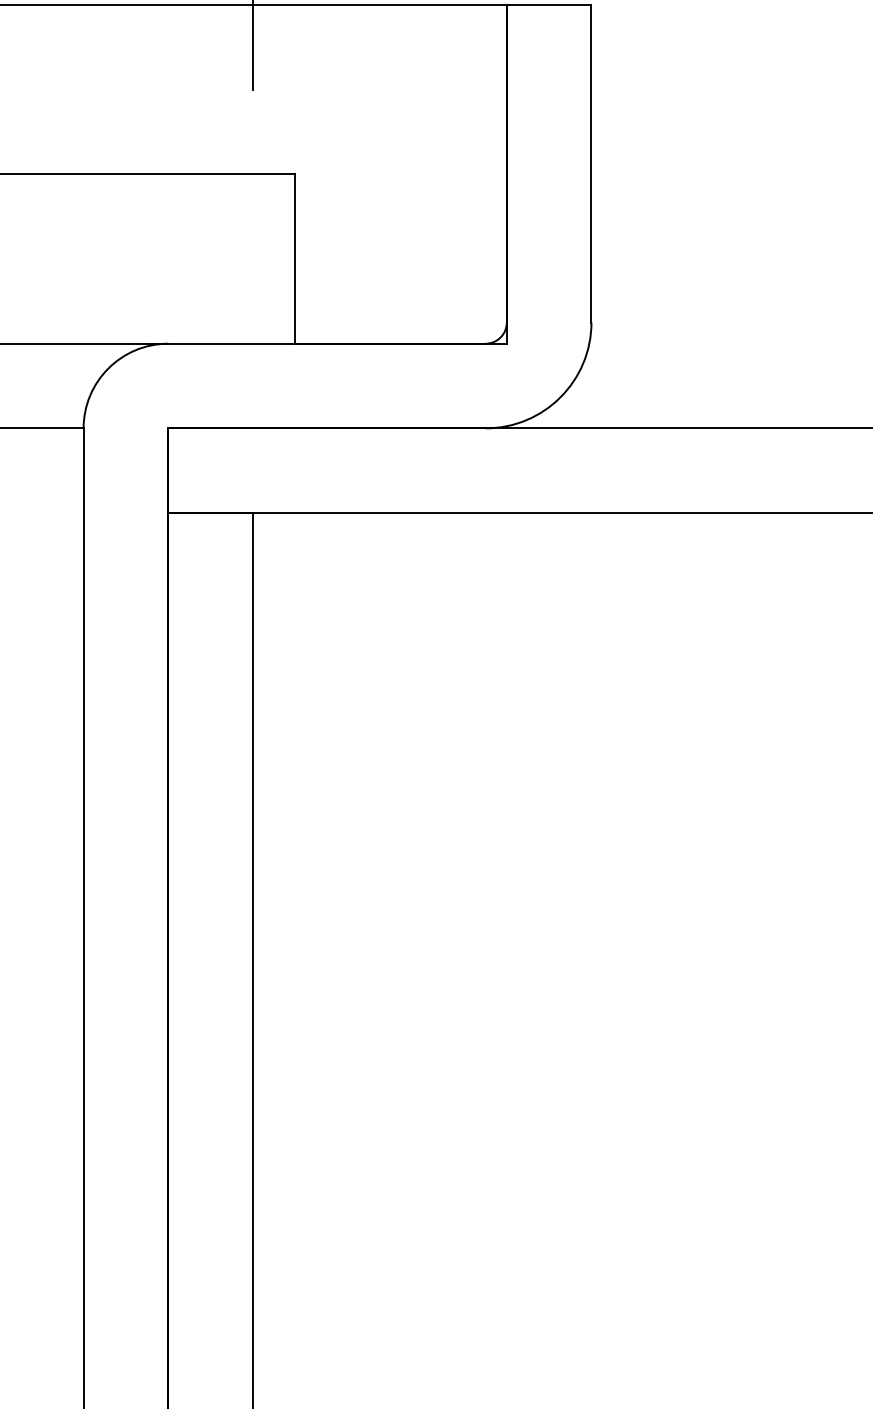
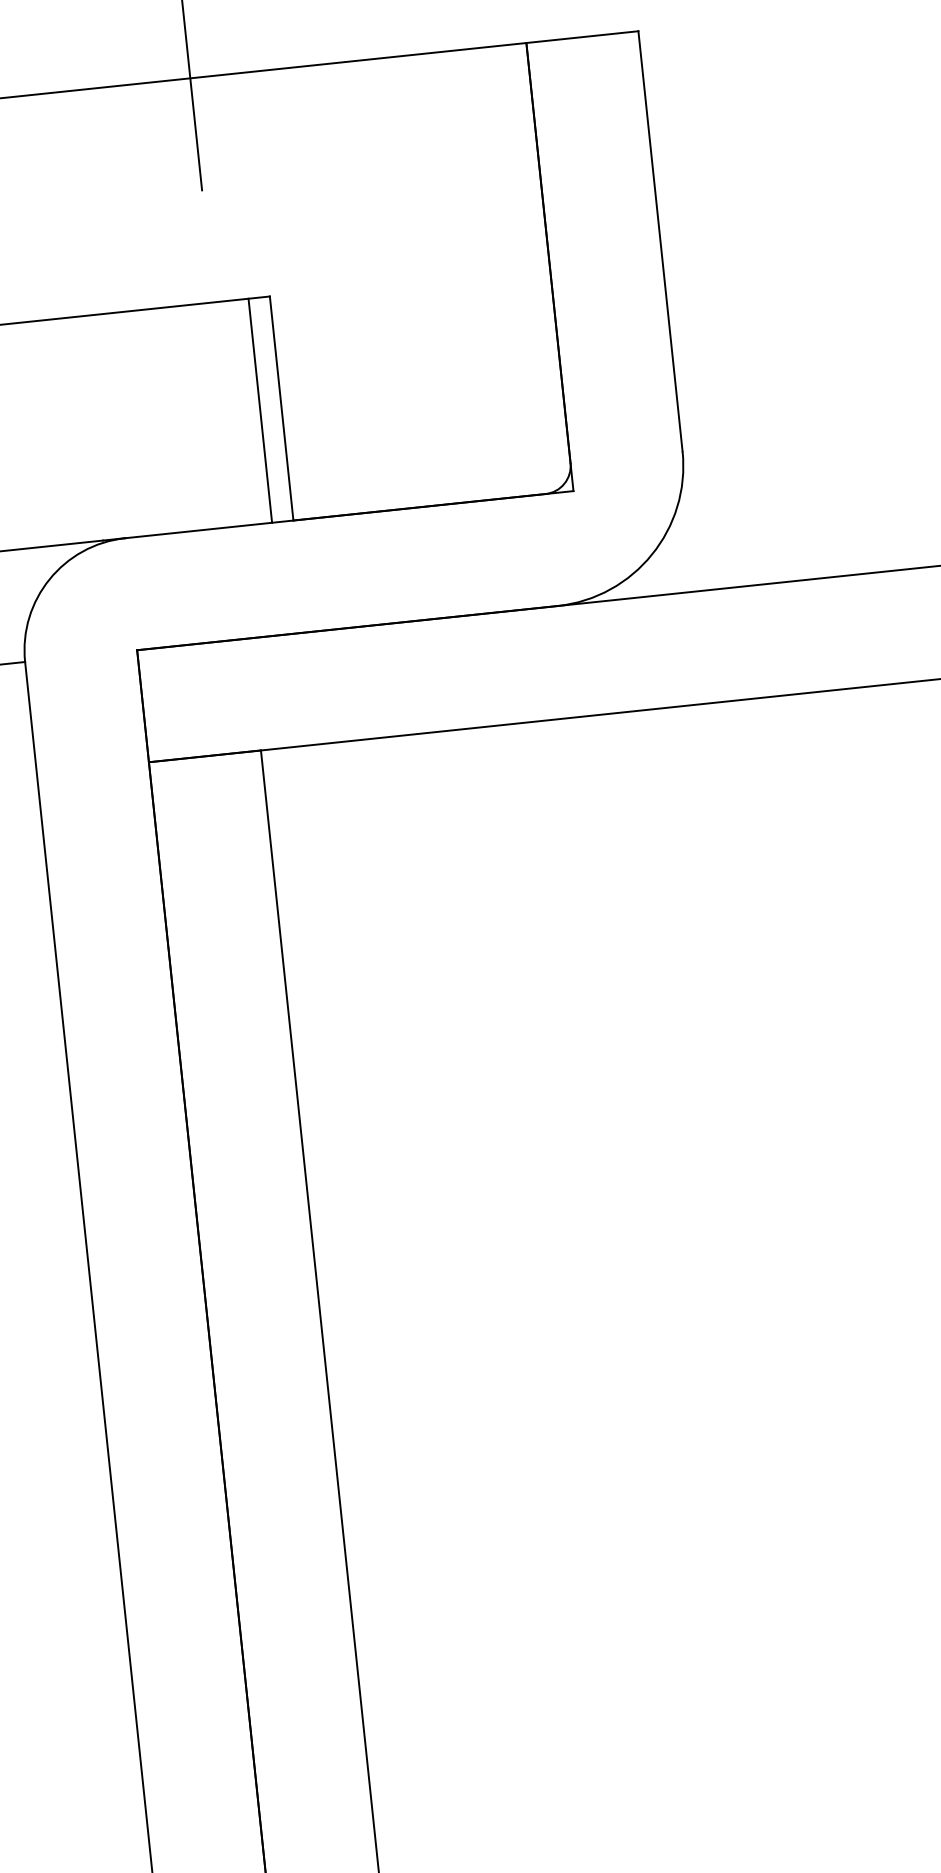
line: (279, 258) -> (260, 409), added

